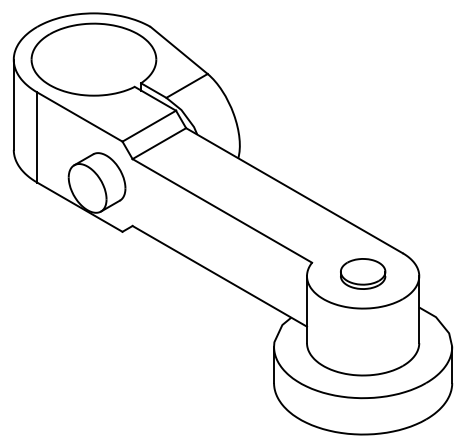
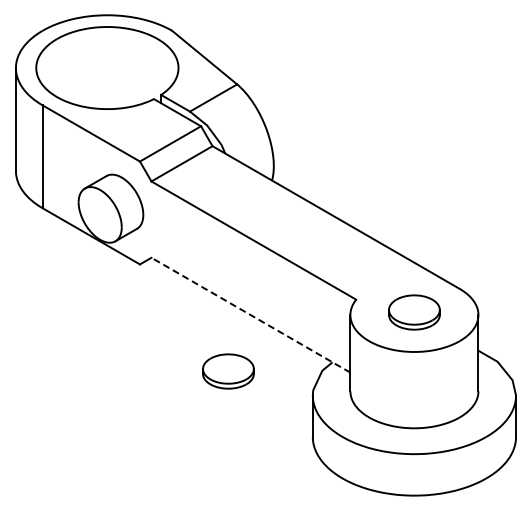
line: (219, 276) -> (250, 315), solid -> dashed
part: (200, 325) -> (228, 371), added

